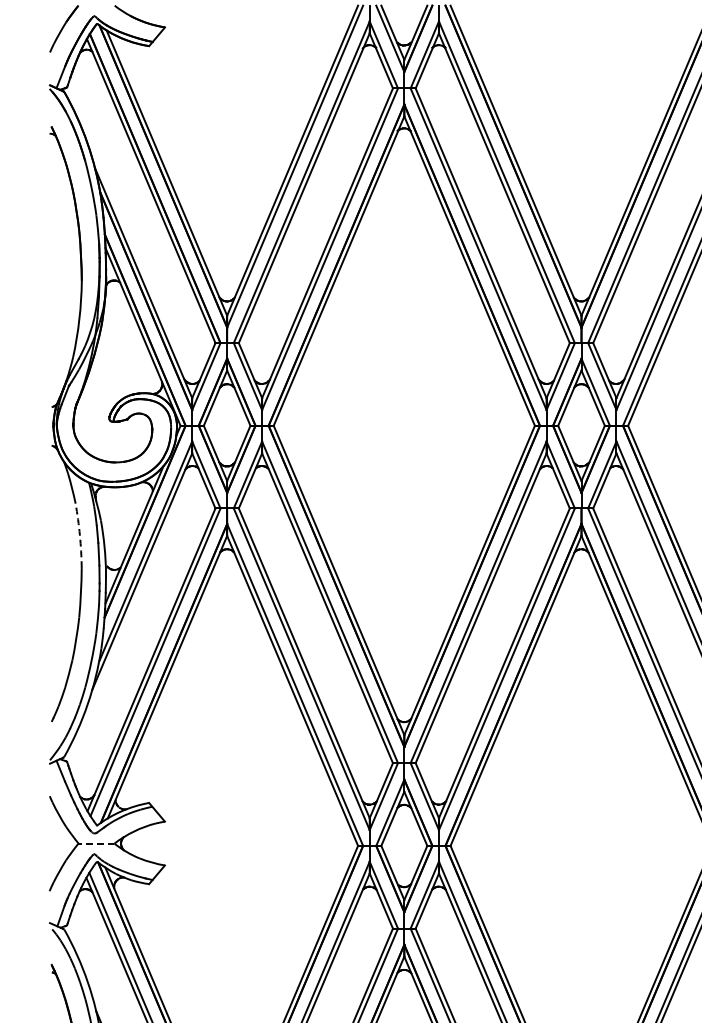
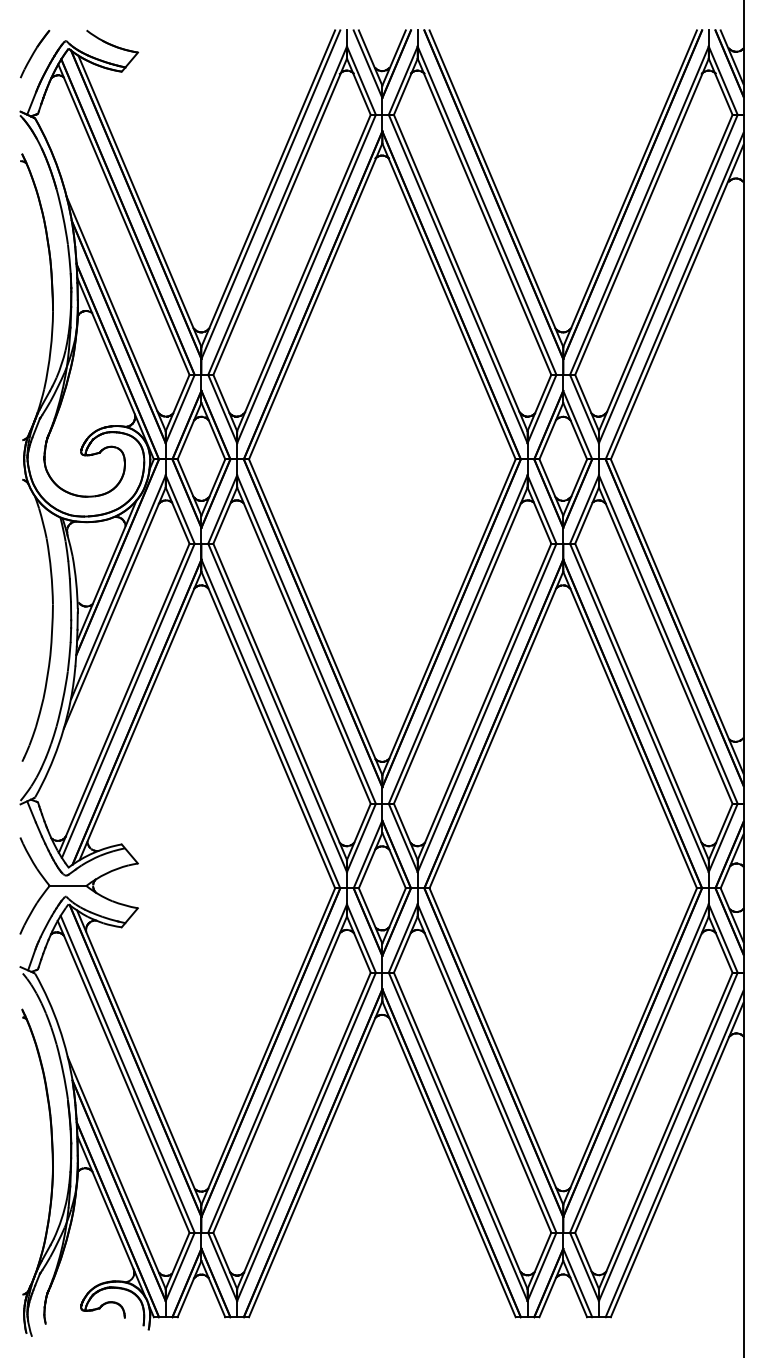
arc: (80, 535) -> (51, 571), dashed -> solid
line: (95, 844) -> (67, 886), dashed -> solid

